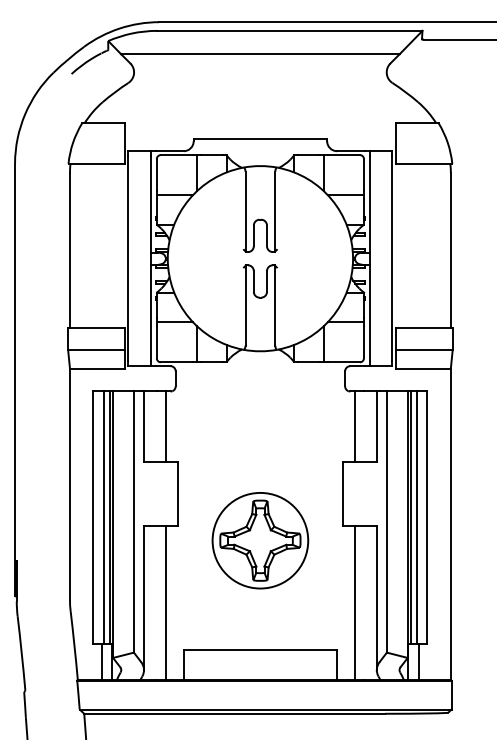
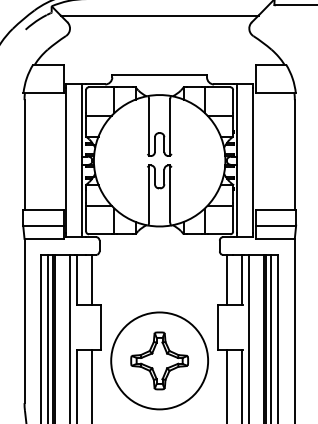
circle: (260, 540) -> (159, 360), size x1.43

